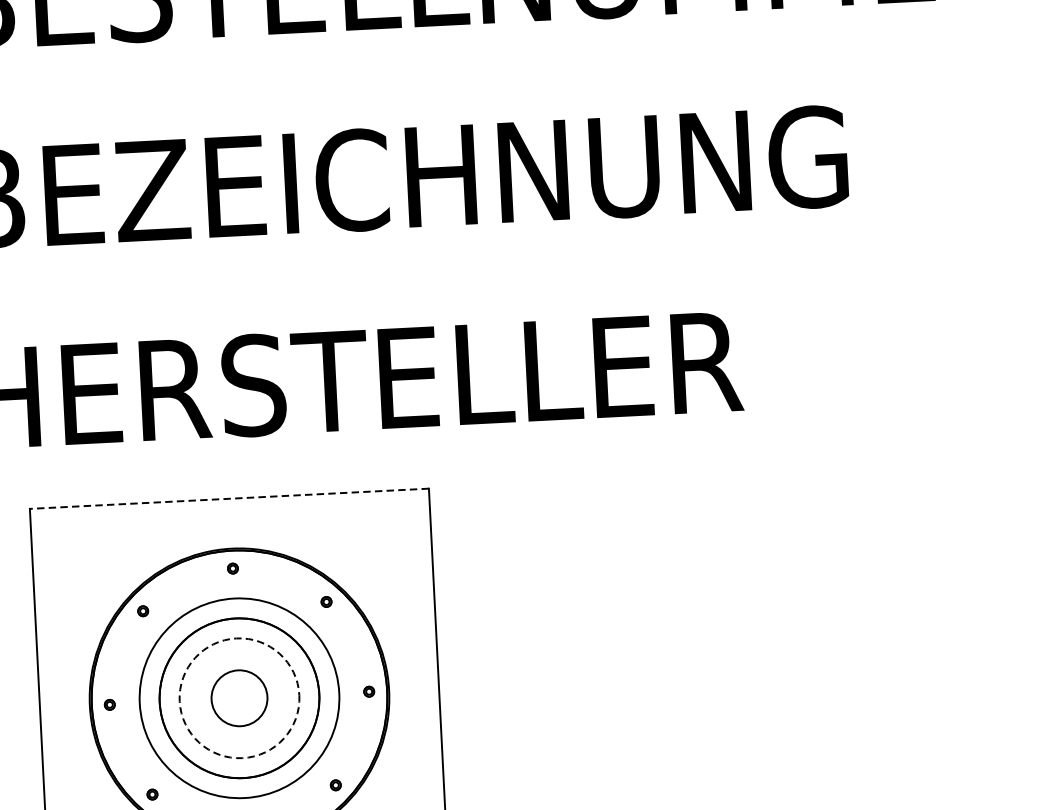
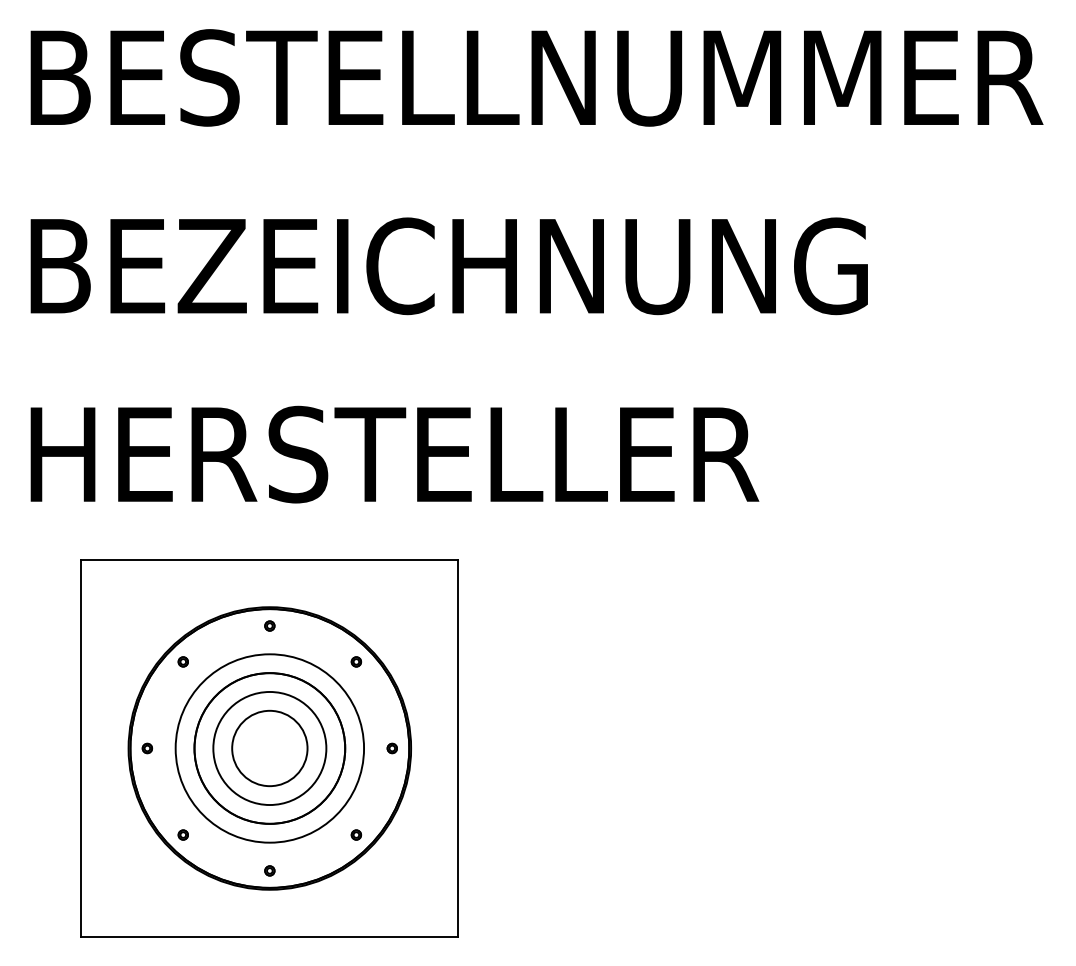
line: (229, 499) -> (269, 560), dashed -> solid
circle: (239, 698) -> (269, 748), dashed -> solid
circle: (239, 698) -> (269, 748), size x1.43

